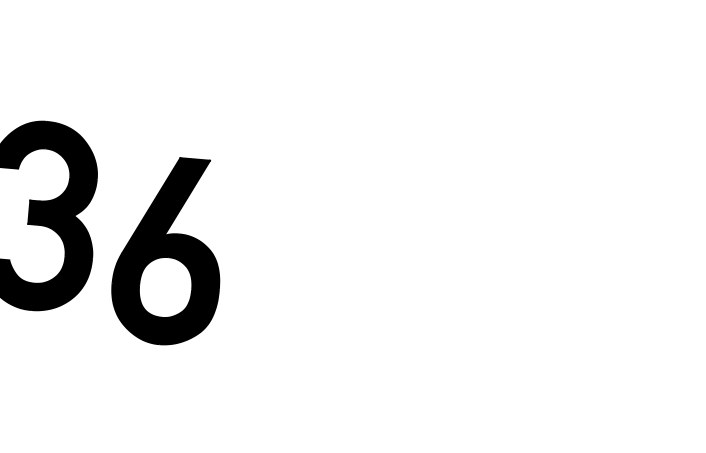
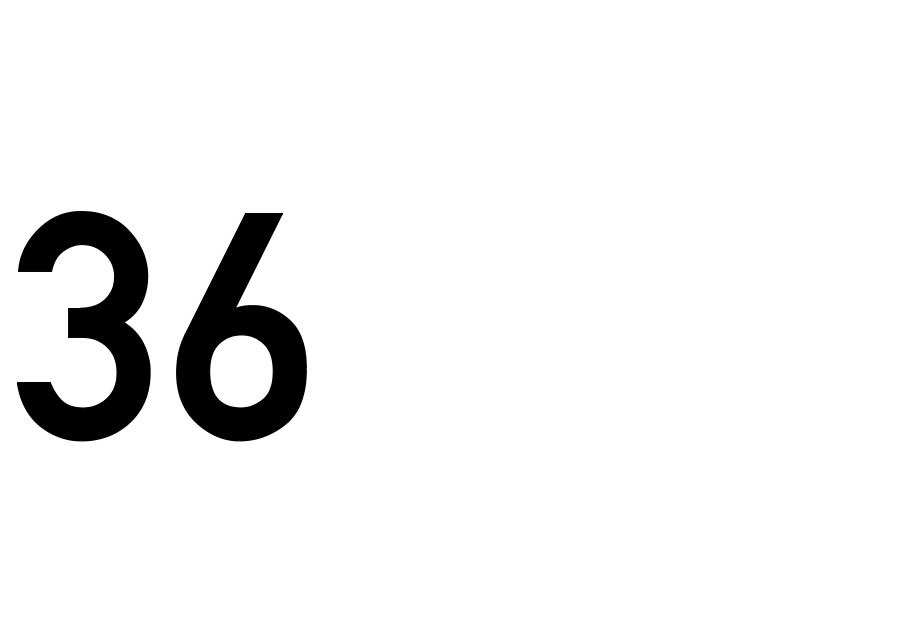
part: (168, 250) -> (241, 326), moved

